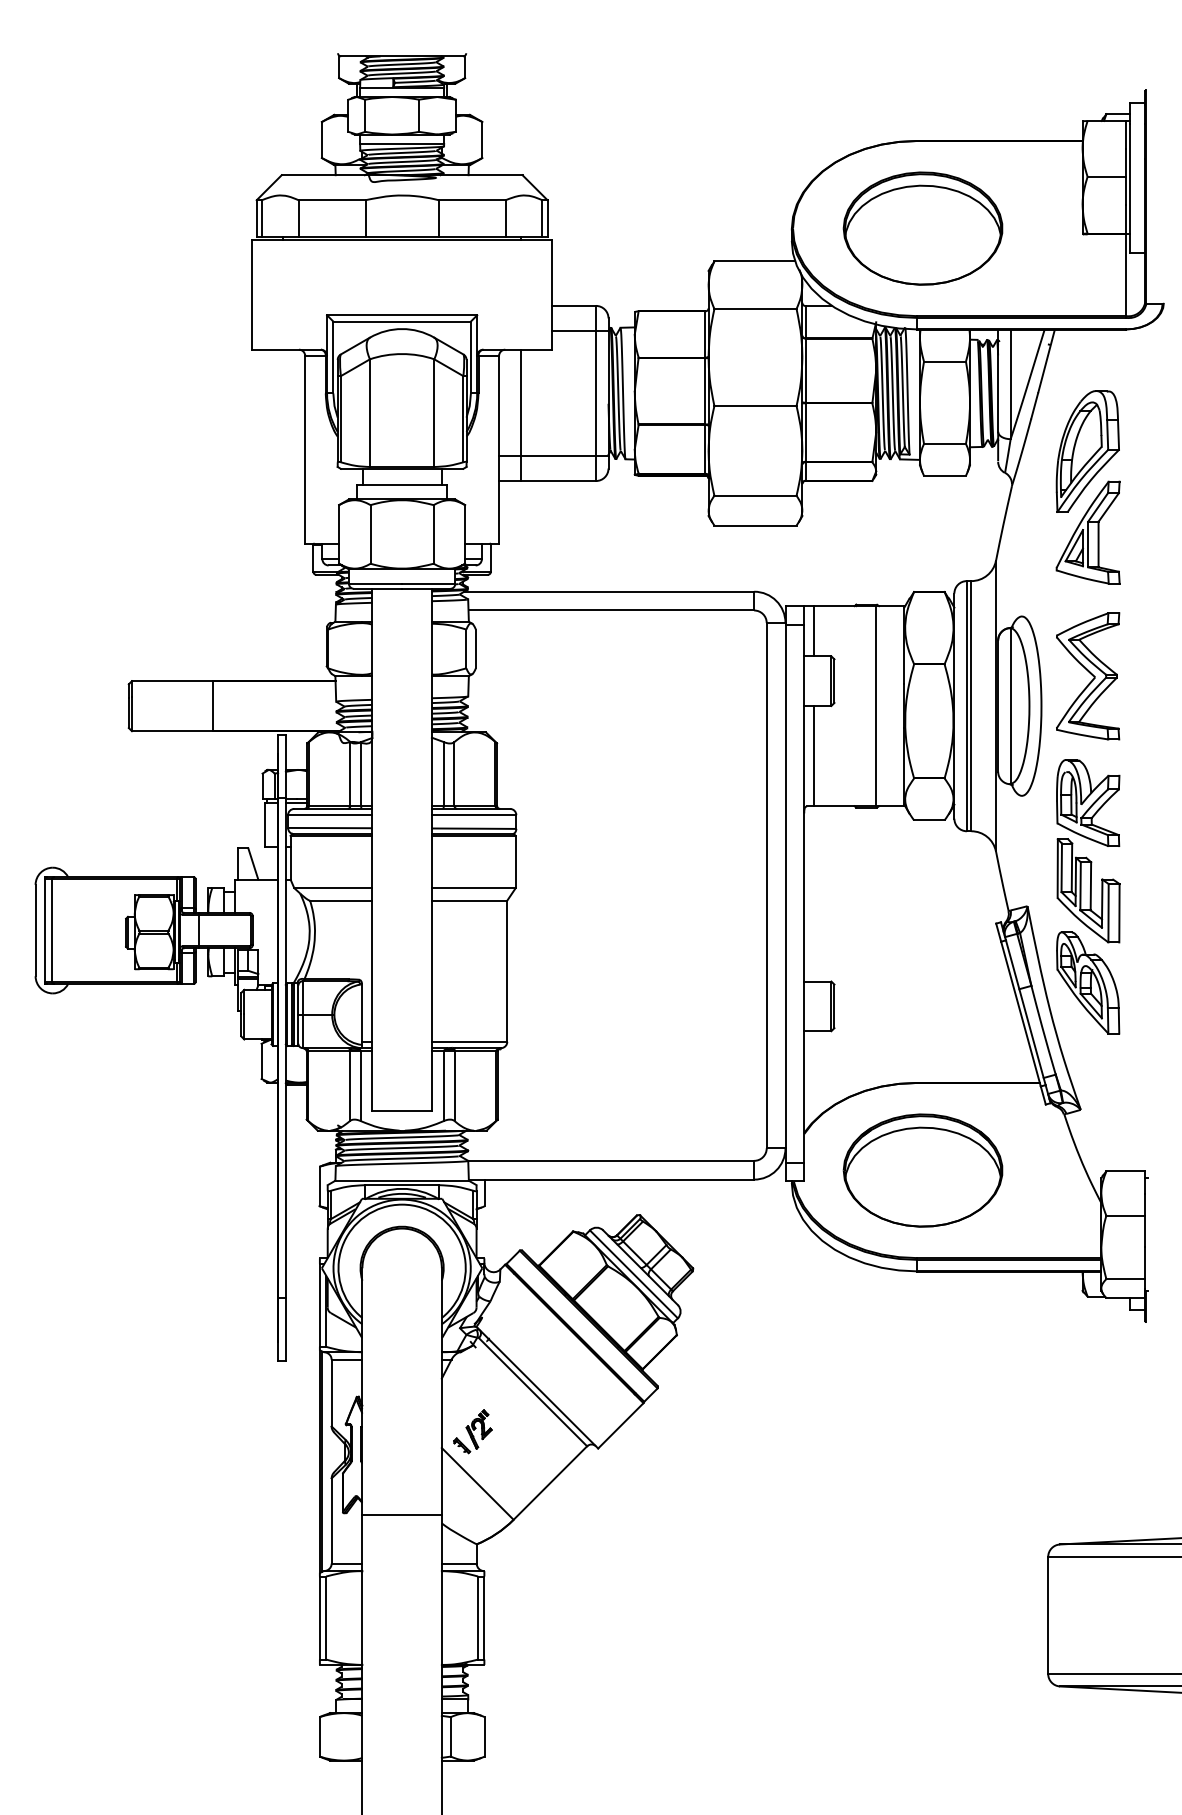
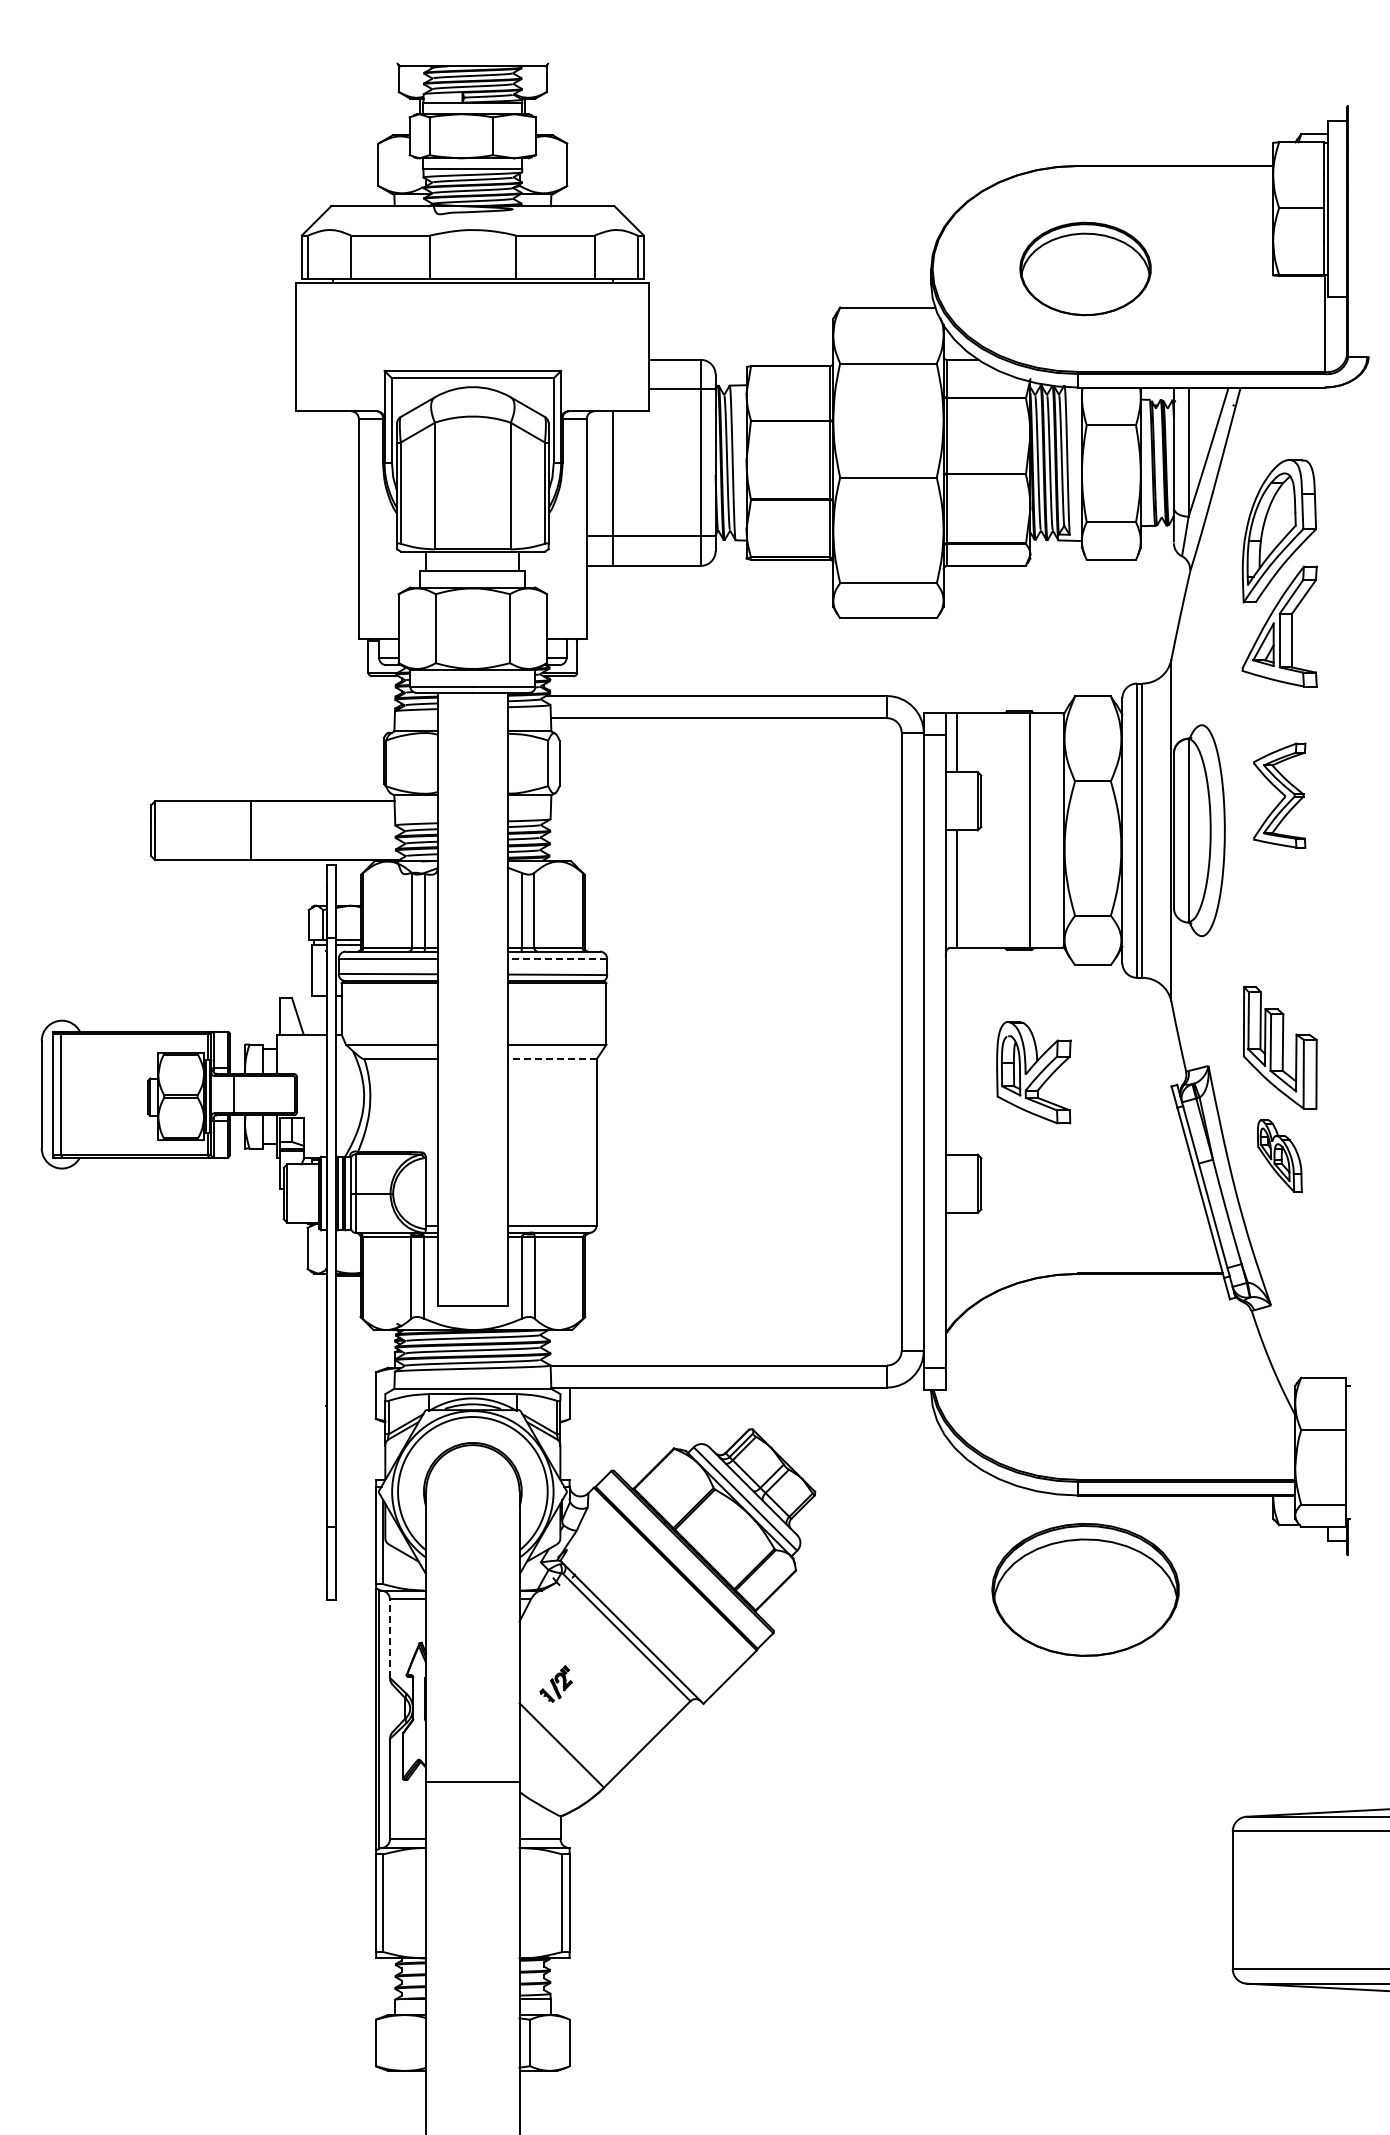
part: (923, 228) -> (1085, 268), size x0.7
part: (1087, 676) -> (1279, 795), size x0.7
part: (1087, 802) -> (1033, 1072), moved
line: (474, 814) -> (557, 958), solid -> dashed
line: (468, 900) -> (551, 1059), solid -> dashed
part: (1087, 982) -> (1279, 1155), size x0.6
part: (923, 1170) -> (1085, 1589), moved
line: (331, 1392) -> (389, 1638), solid -> dashed
part: (473, 1431) -> (556, 1683), size x0.7

